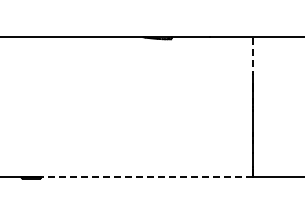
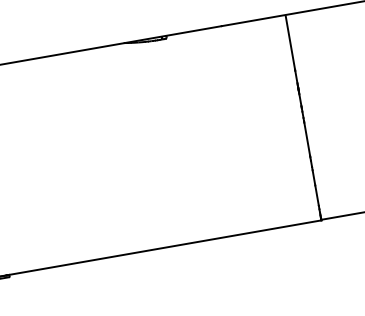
line: (253, 56) -> (290, 43), dashed -> solid
line: (145, 177) -> (163, 248), dashed -> solid

